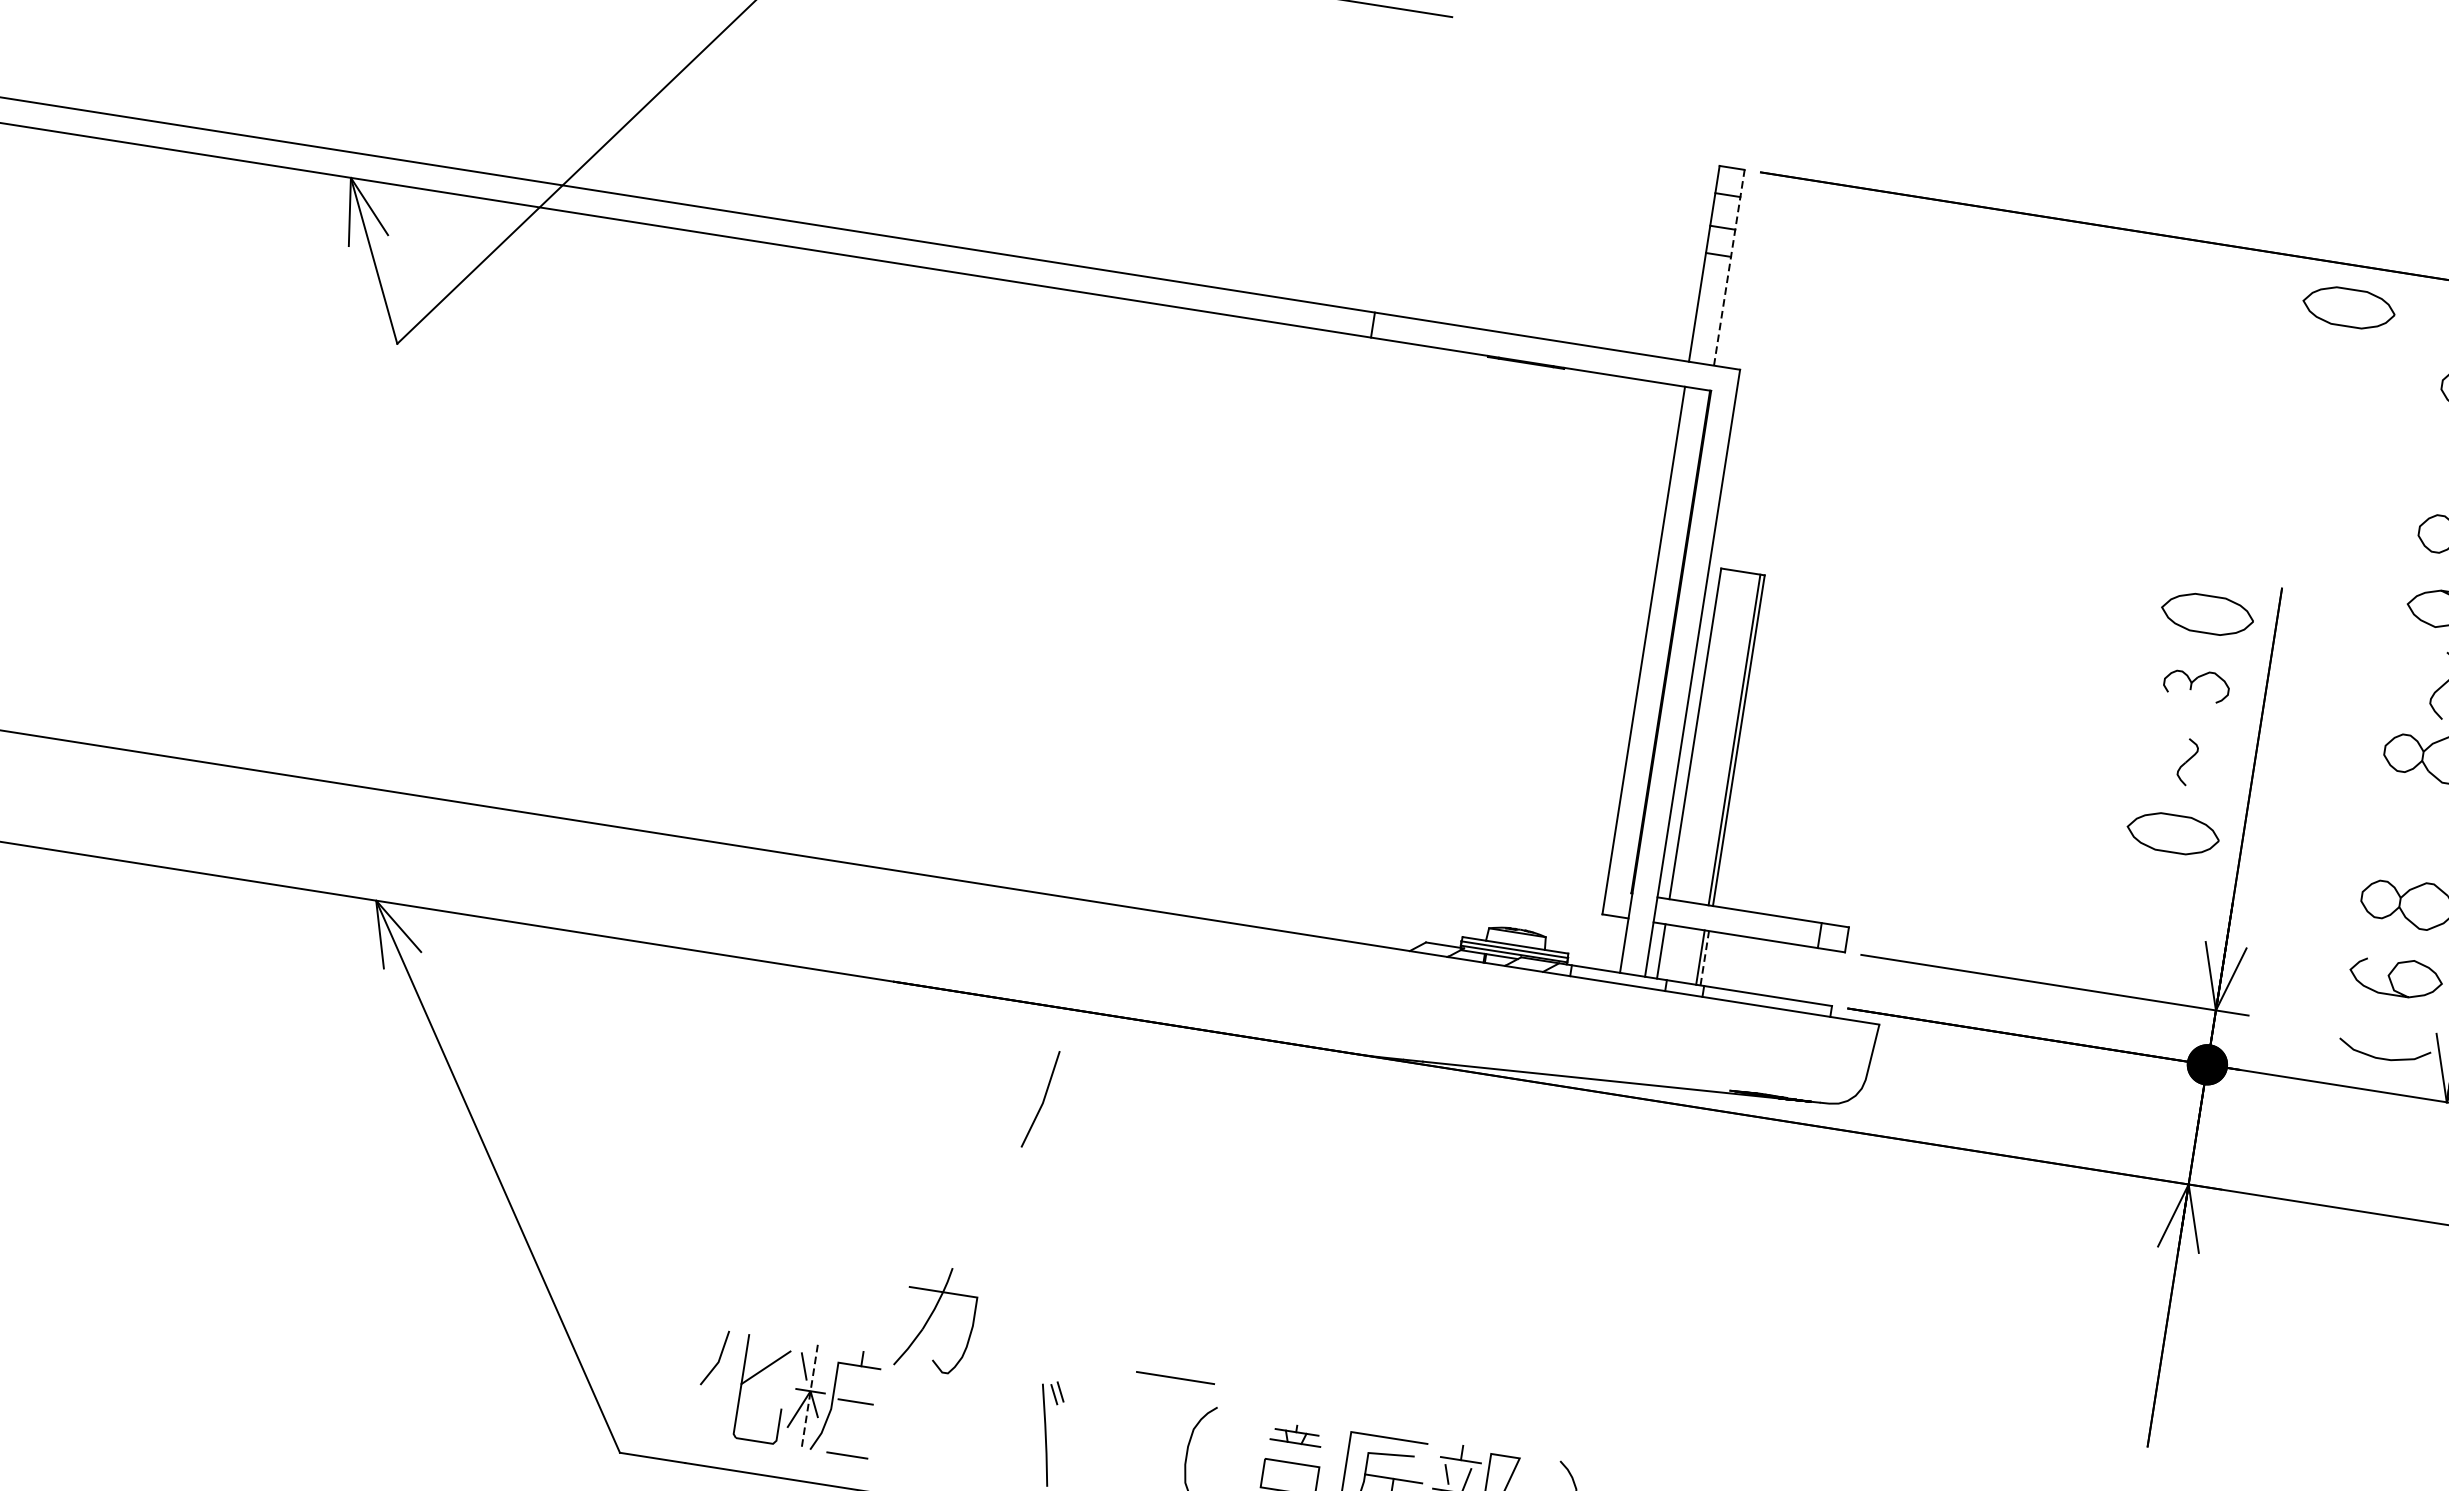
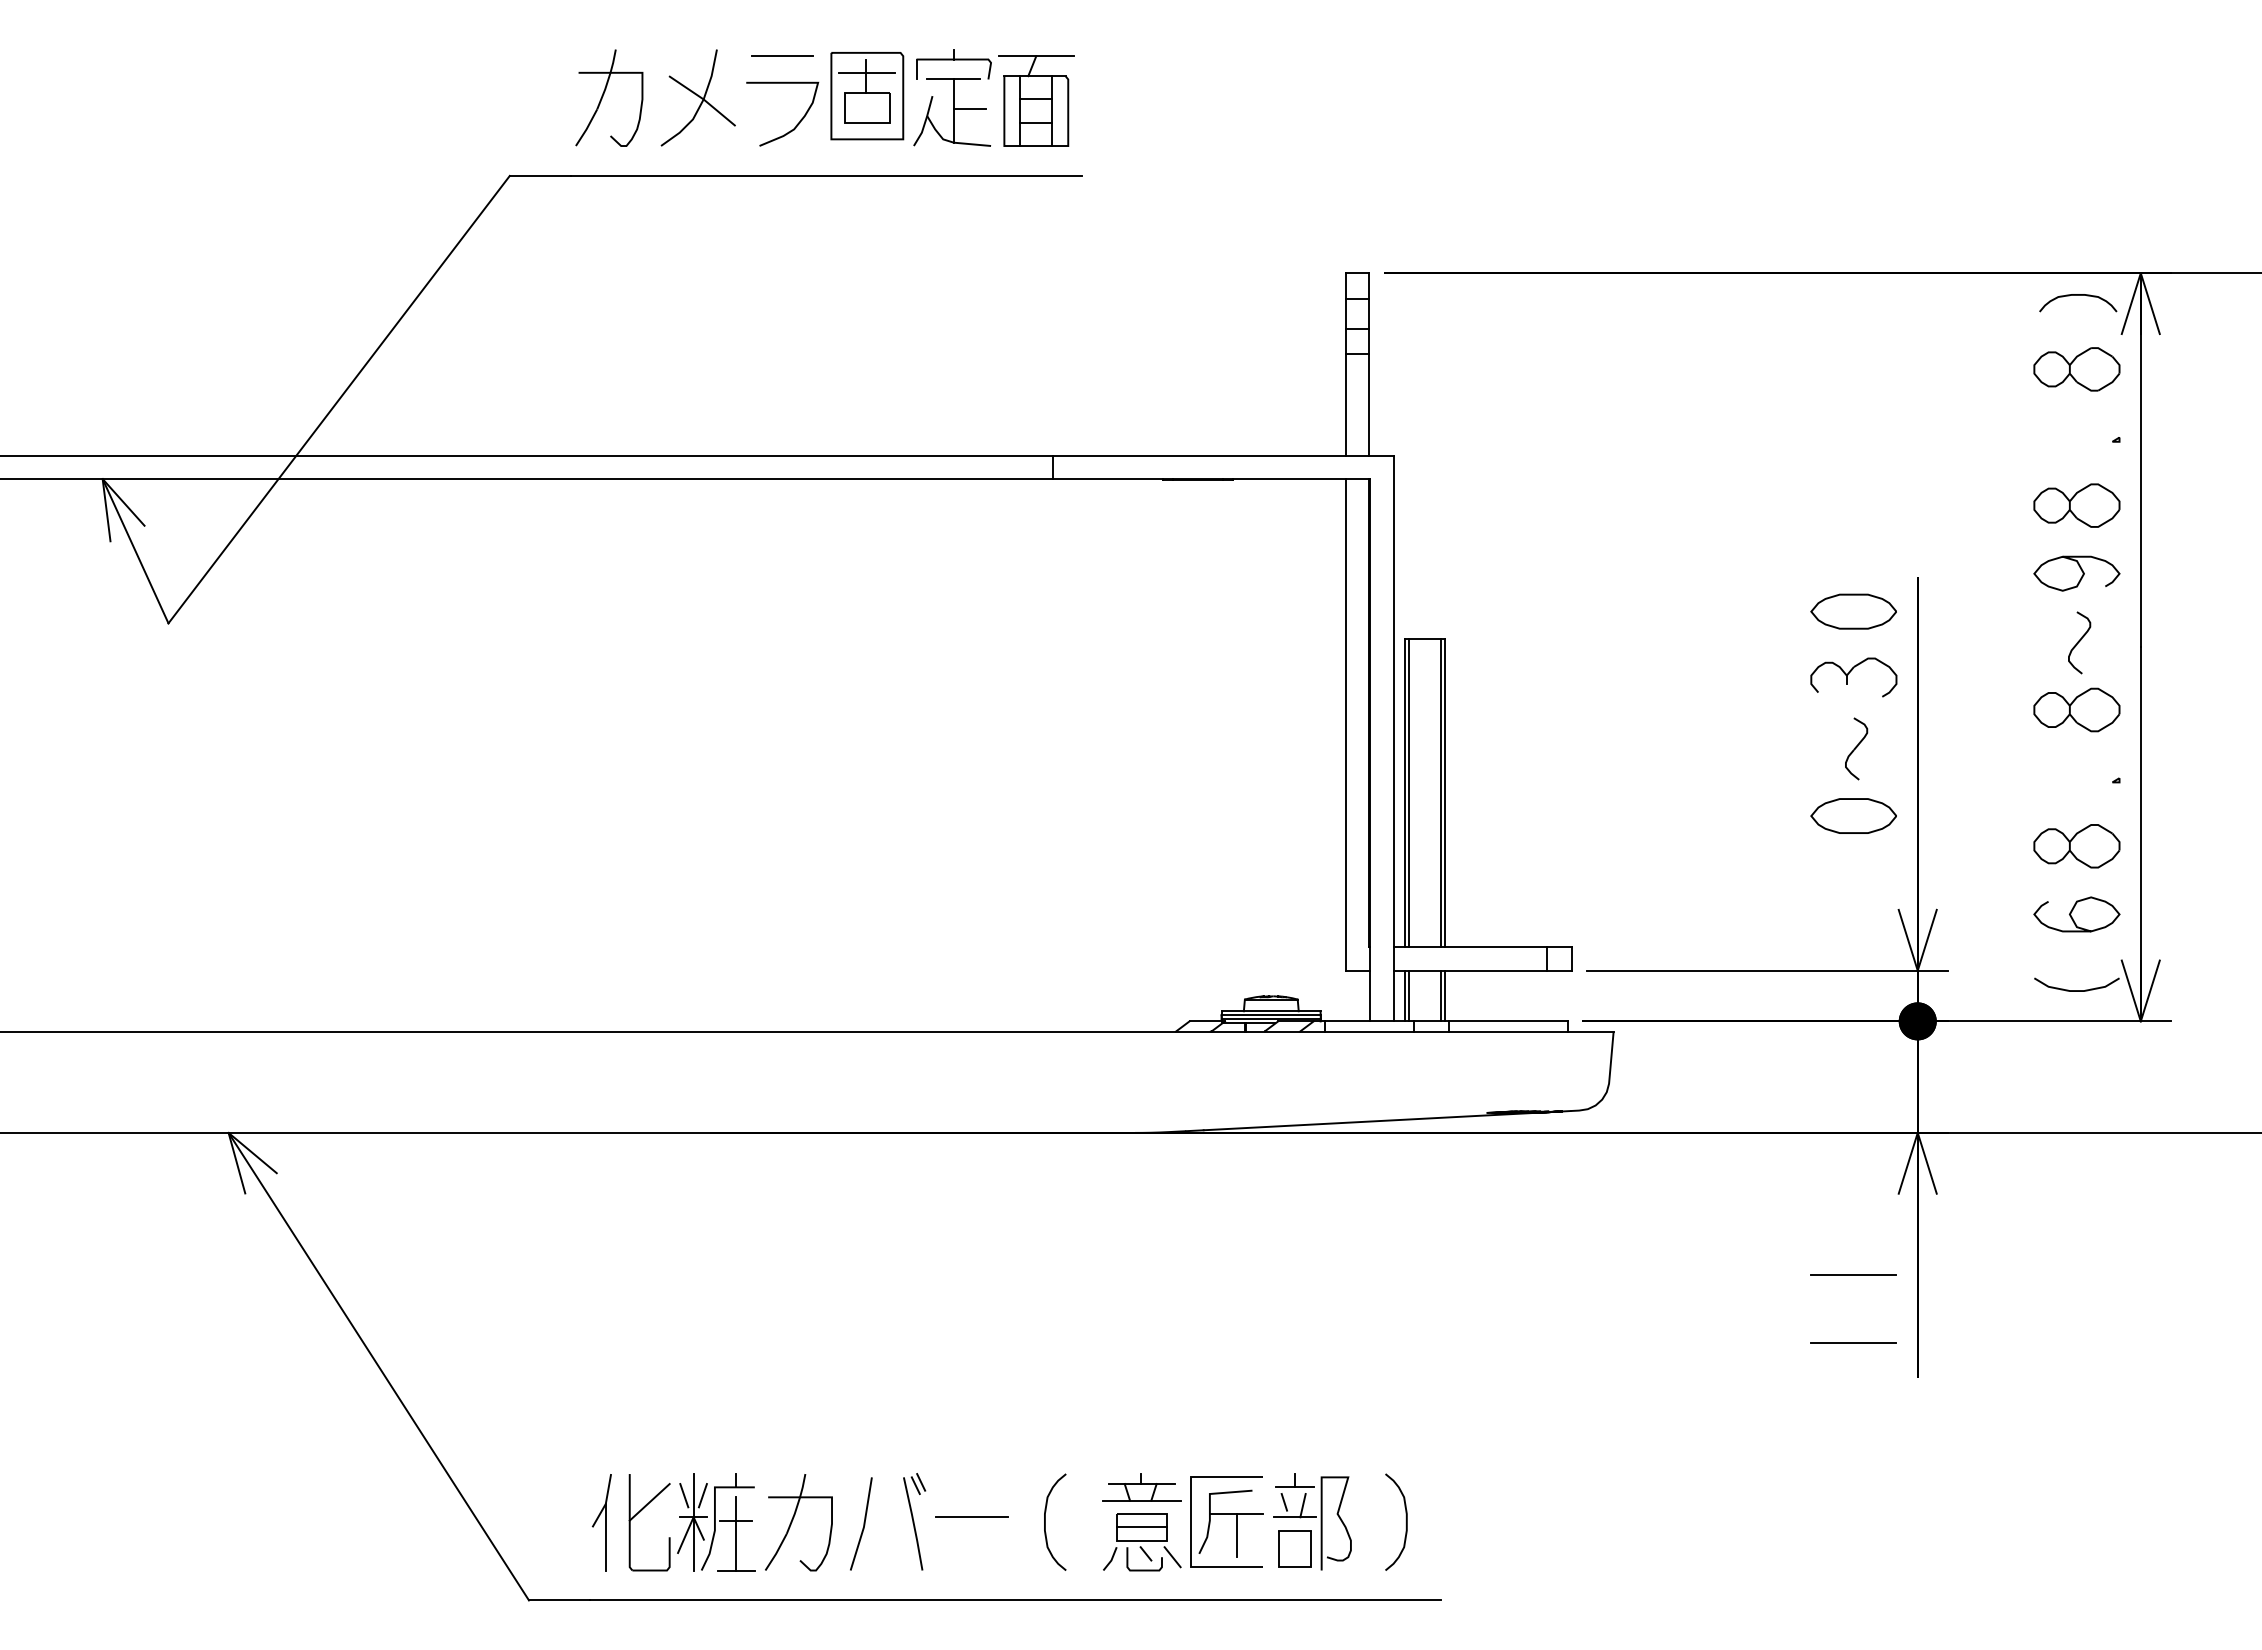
line: (1729, 266) -> (1369, 363), dashed -> solid
part: (2348, 307) -> (1938, 312), removed
part: (2196, 685) -> (1853, 677), size x1.43
line: (1699, 734) -> (1408, 793), added
part: (2187, 761) -> (1856, 748), size x1.43
line: (1665, 951) -> (1408, 995), added
line: (1705, 957) -> (1445, 995), dashed -> solid
line: (1043, 1099) -> (863, 1523), moved
part: (937, 1318) -> (798, 1522), moved
line: (2095, 1325) -> (1853, 1274), added
line: (823, 1369) -> (702, 1495), added
line: (1175, 1377) -> (971, 1516), moved
line: (809, 1396) -> (693, 1522), dashed -> solid
line: (712, 1397) -> (605, 1536), added
line: (2084, 1399) -> (1853, 1343), added
line: (853, 1415) -> (736, 1533), added
part: (1296, 1434) -> (1141, 1487), size x1.67
line: (1289, 1477) -> (1141, 1527), added

